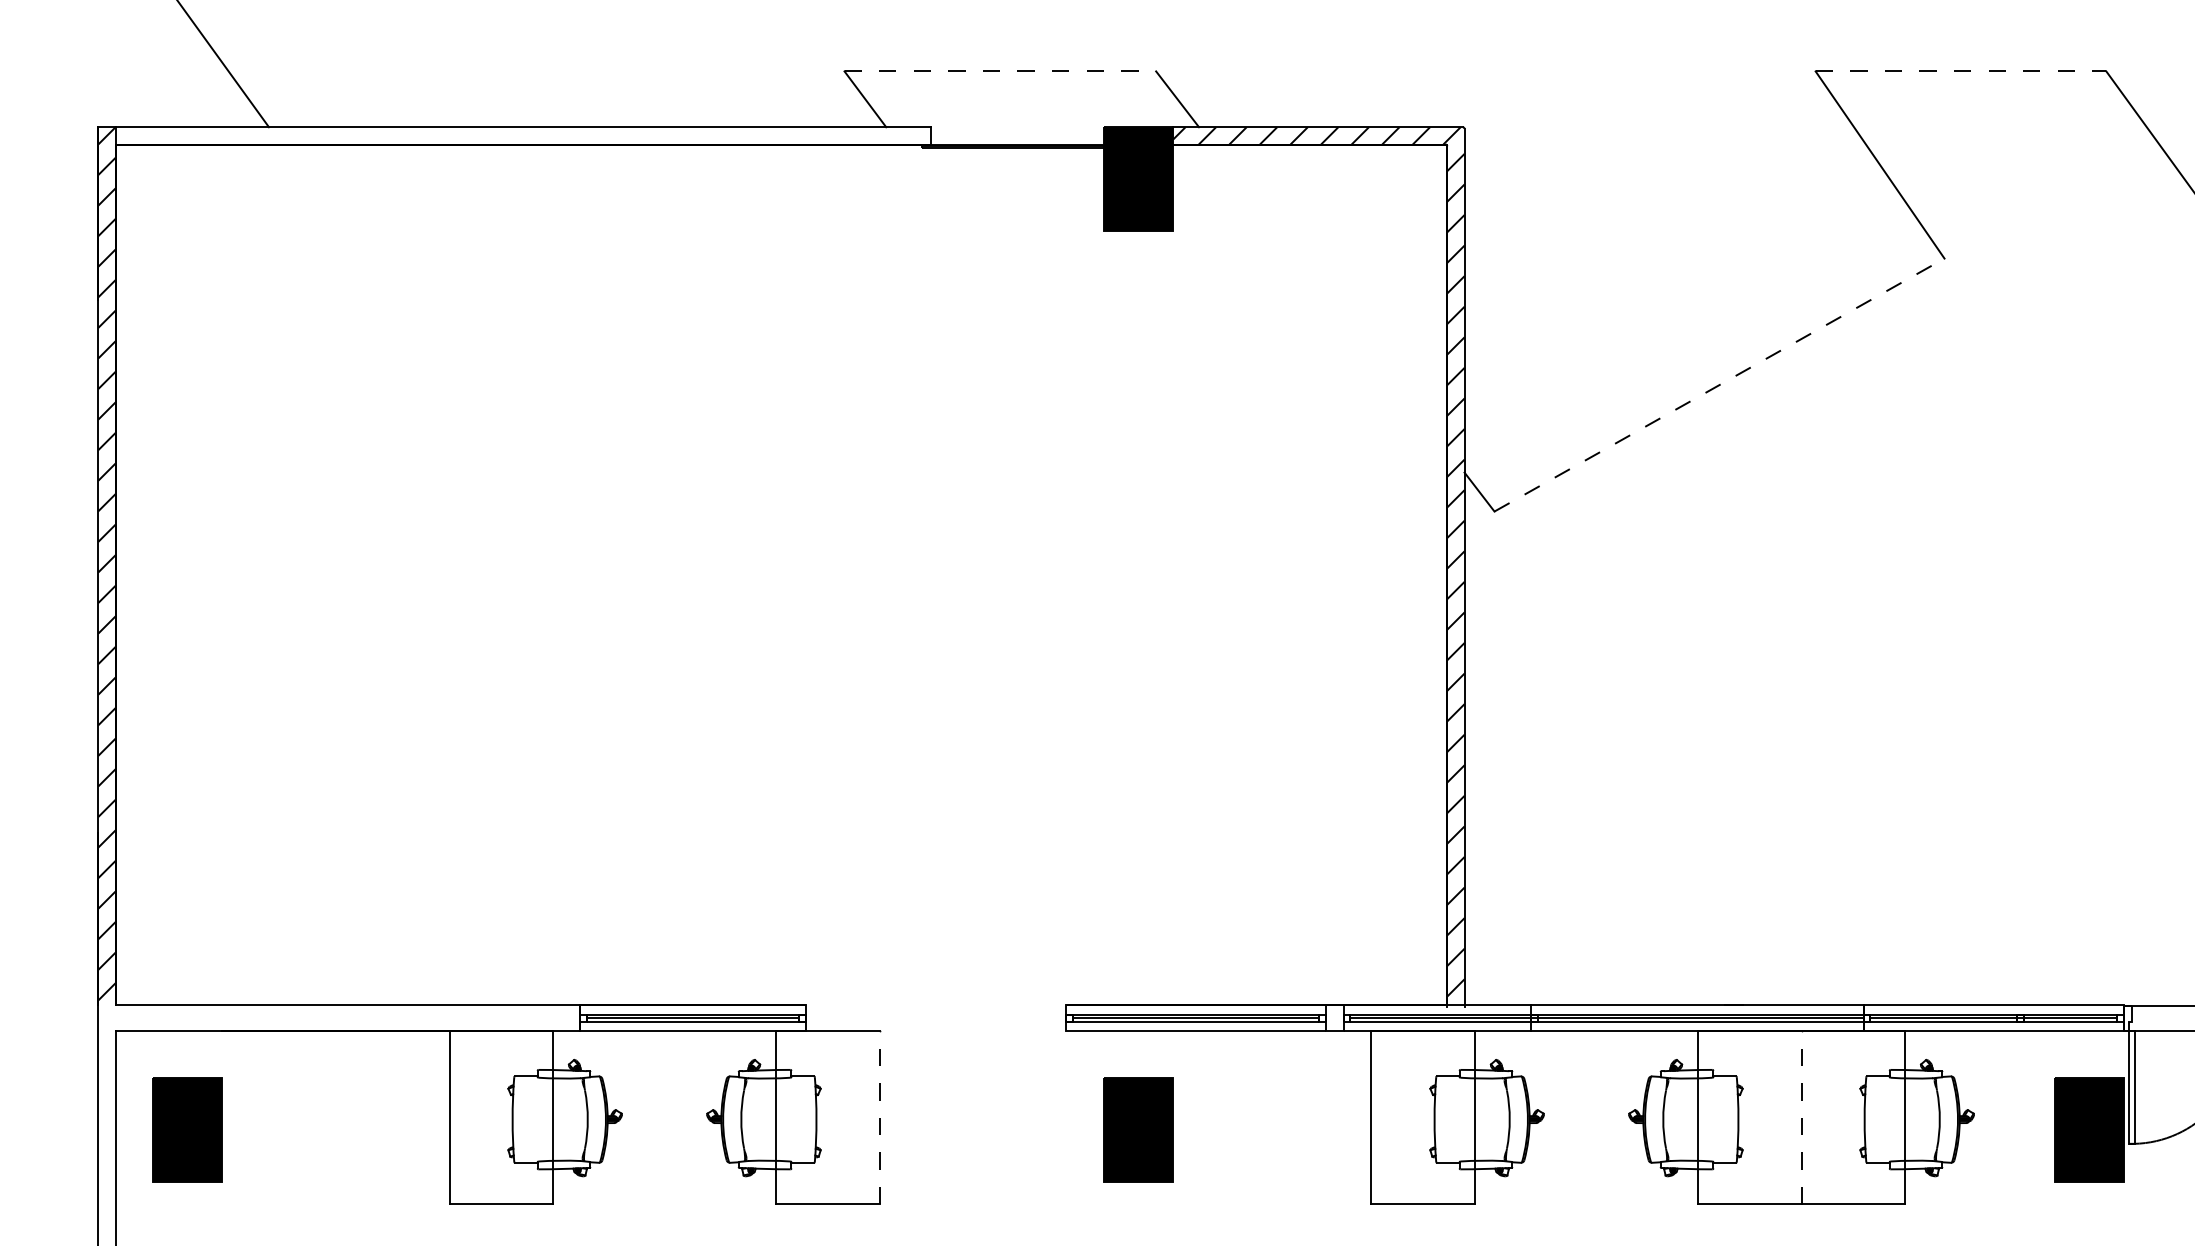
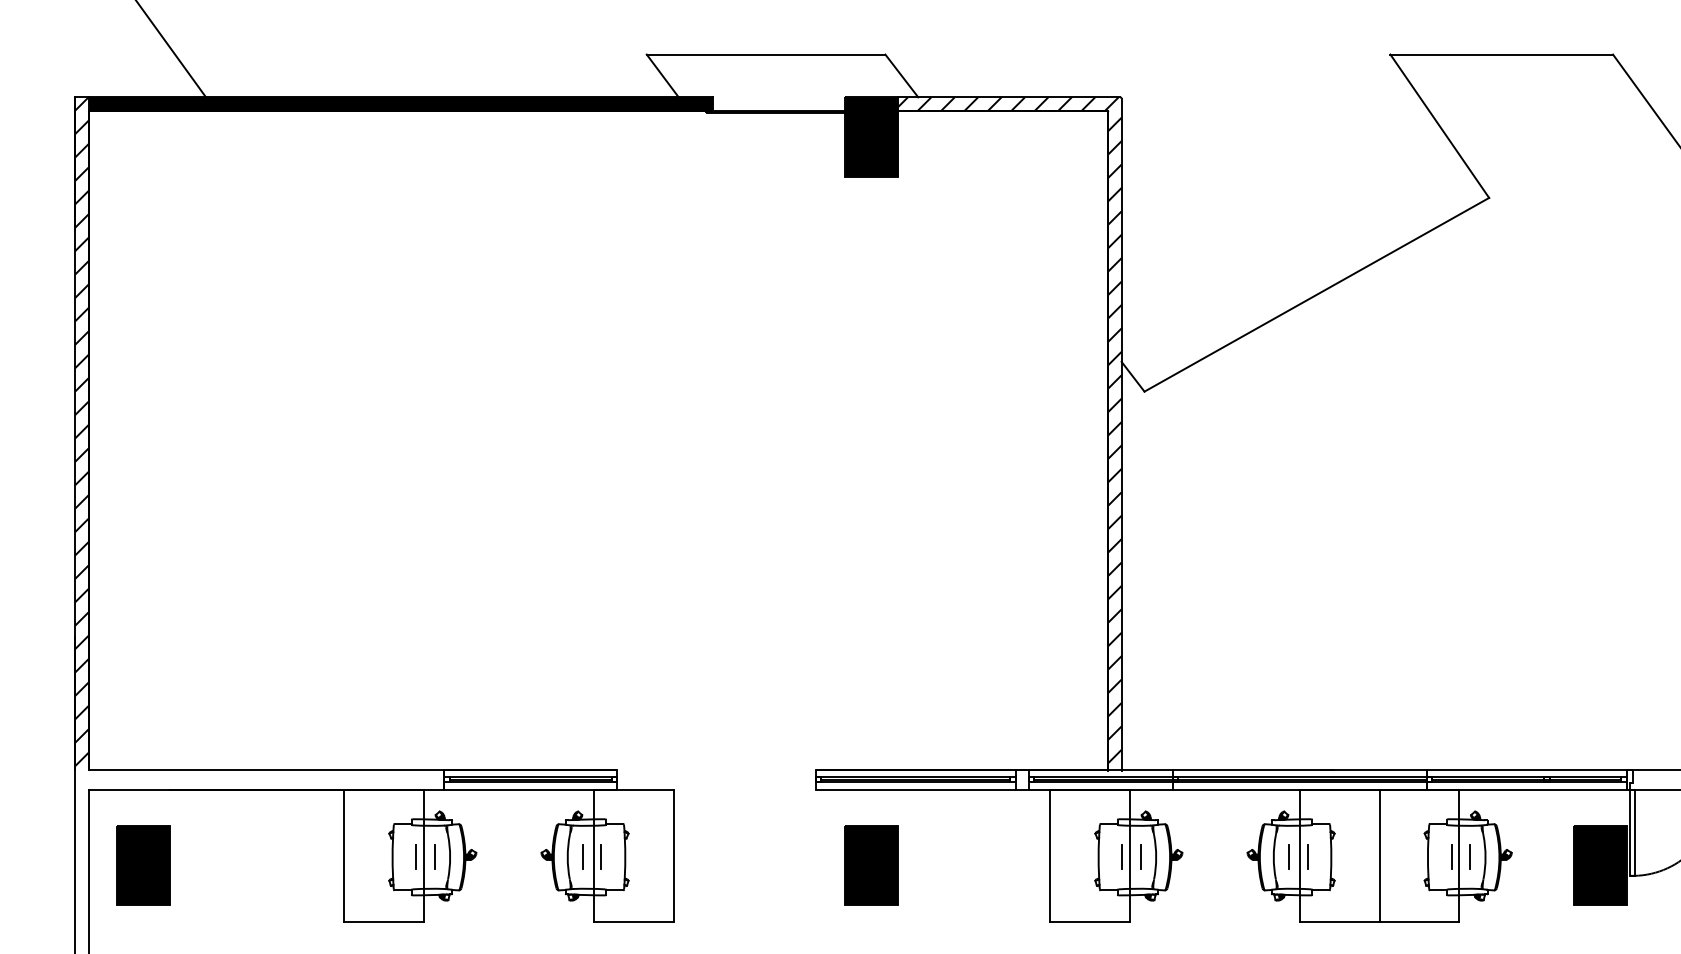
line: (1000, 71) -> (766, 54), dashed -> solid
line: (1961, 71) -> (1502, 54), dashed -> solid
fill: (522, 135) -> (400, 103), added
line: (1719, 384) -> (1316, 294), dashed -> solid
line: (879, 1117) -> (673, 855), dashed -> solid
line: (1801, 1117) -> (1379, 855), dashed -> solid
line: (543, 1119) -> (416, 857), added
line: (567, 1119) -> (434, 857), added
line: (761, 1119) -> (583, 857), added
line: (785, 1119) -> (601, 857), added
line: (1465, 1119) -> (1122, 857), added
line: (1489, 1119) -> (1140, 857), added
line: (1683, 1119) -> (1289, 857), added
line: (1707, 1119) -> (1307, 857), added
line: (1895, 1119) -> (1451, 857), added
line: (1919, 1119) -> (1469, 857), added

